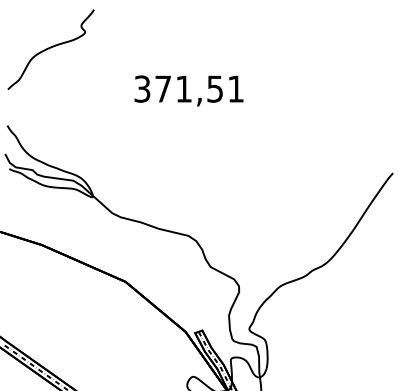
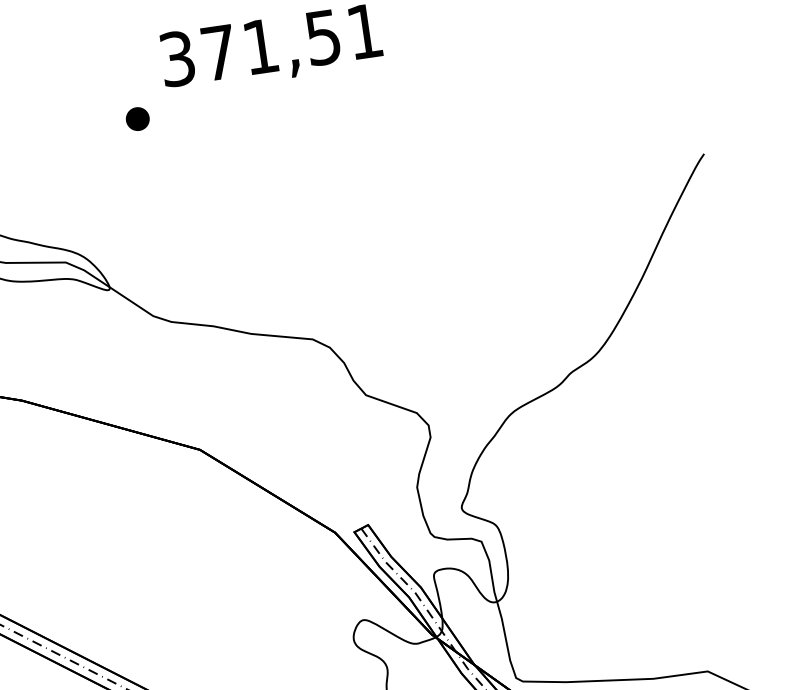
part: (118, 115) -> (137, 118), added

